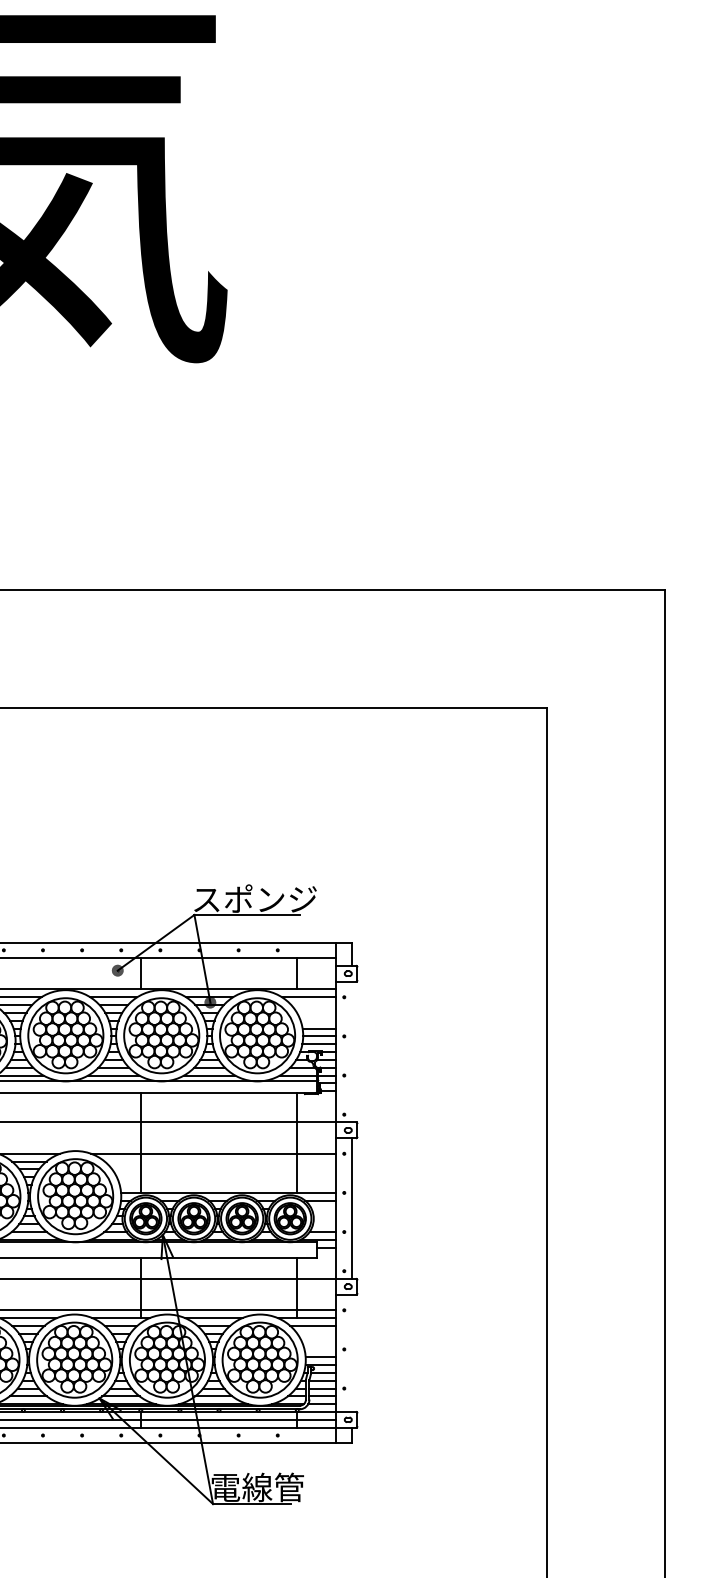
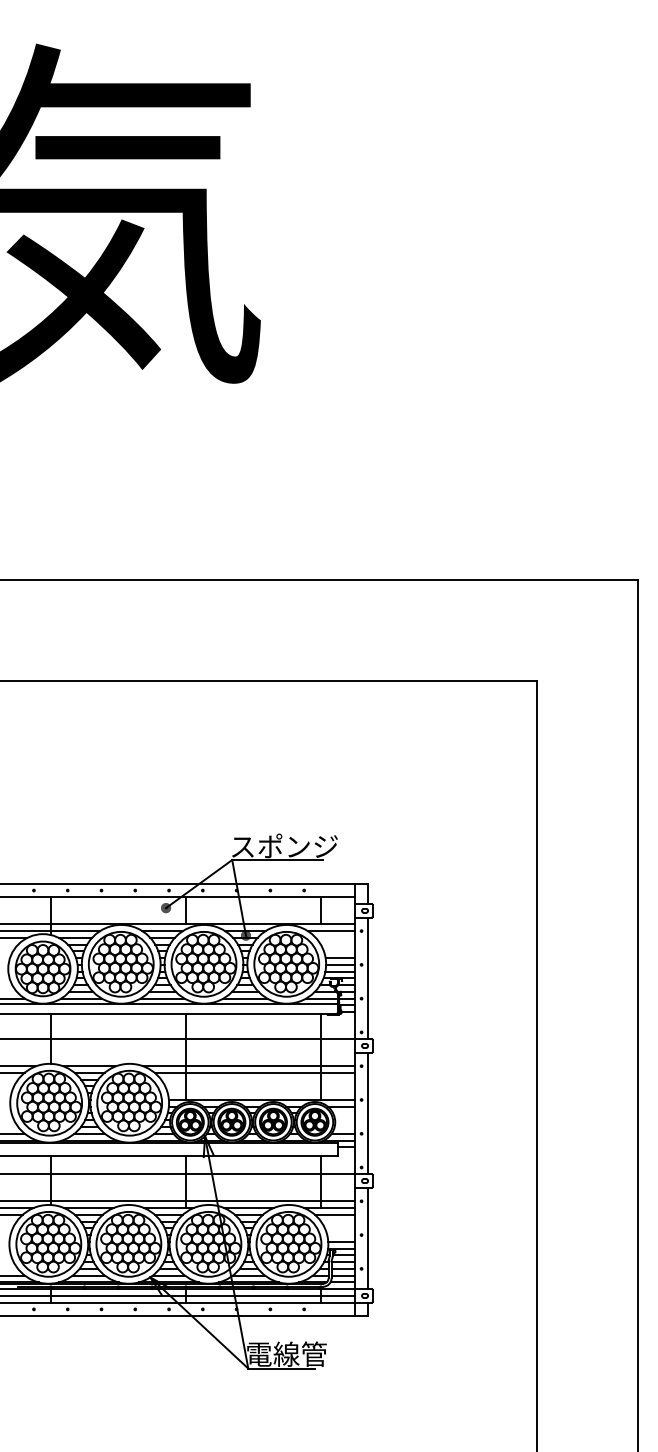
line: (352, 1052) -> (368, 978), added
line: (220, 1161) -> (254, 1072), added
line: (352, 1353) -> (368, 1238), added

